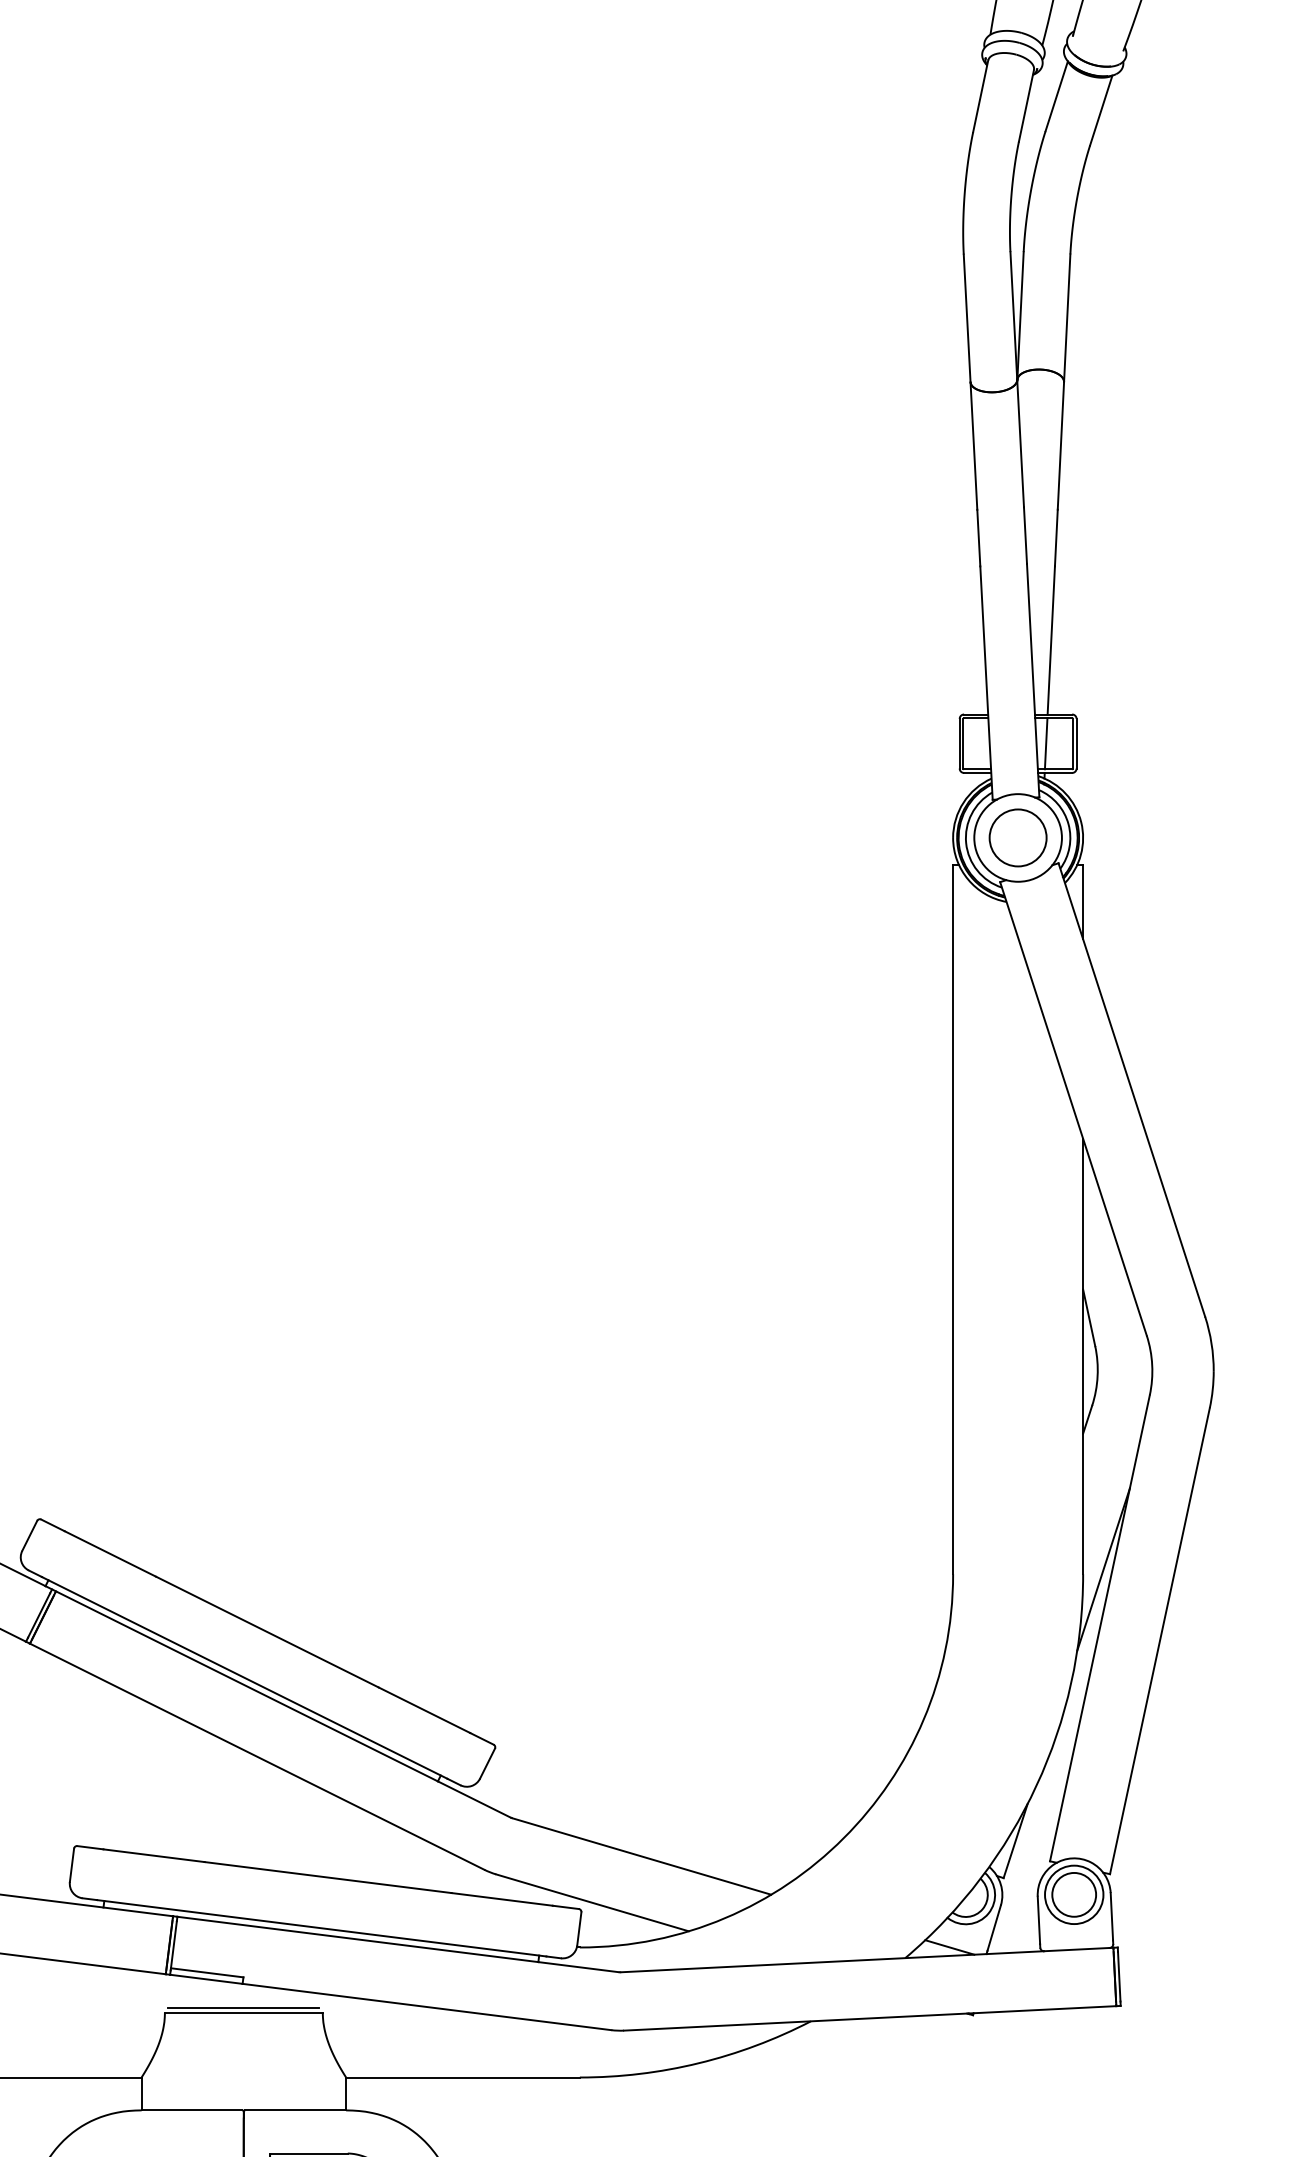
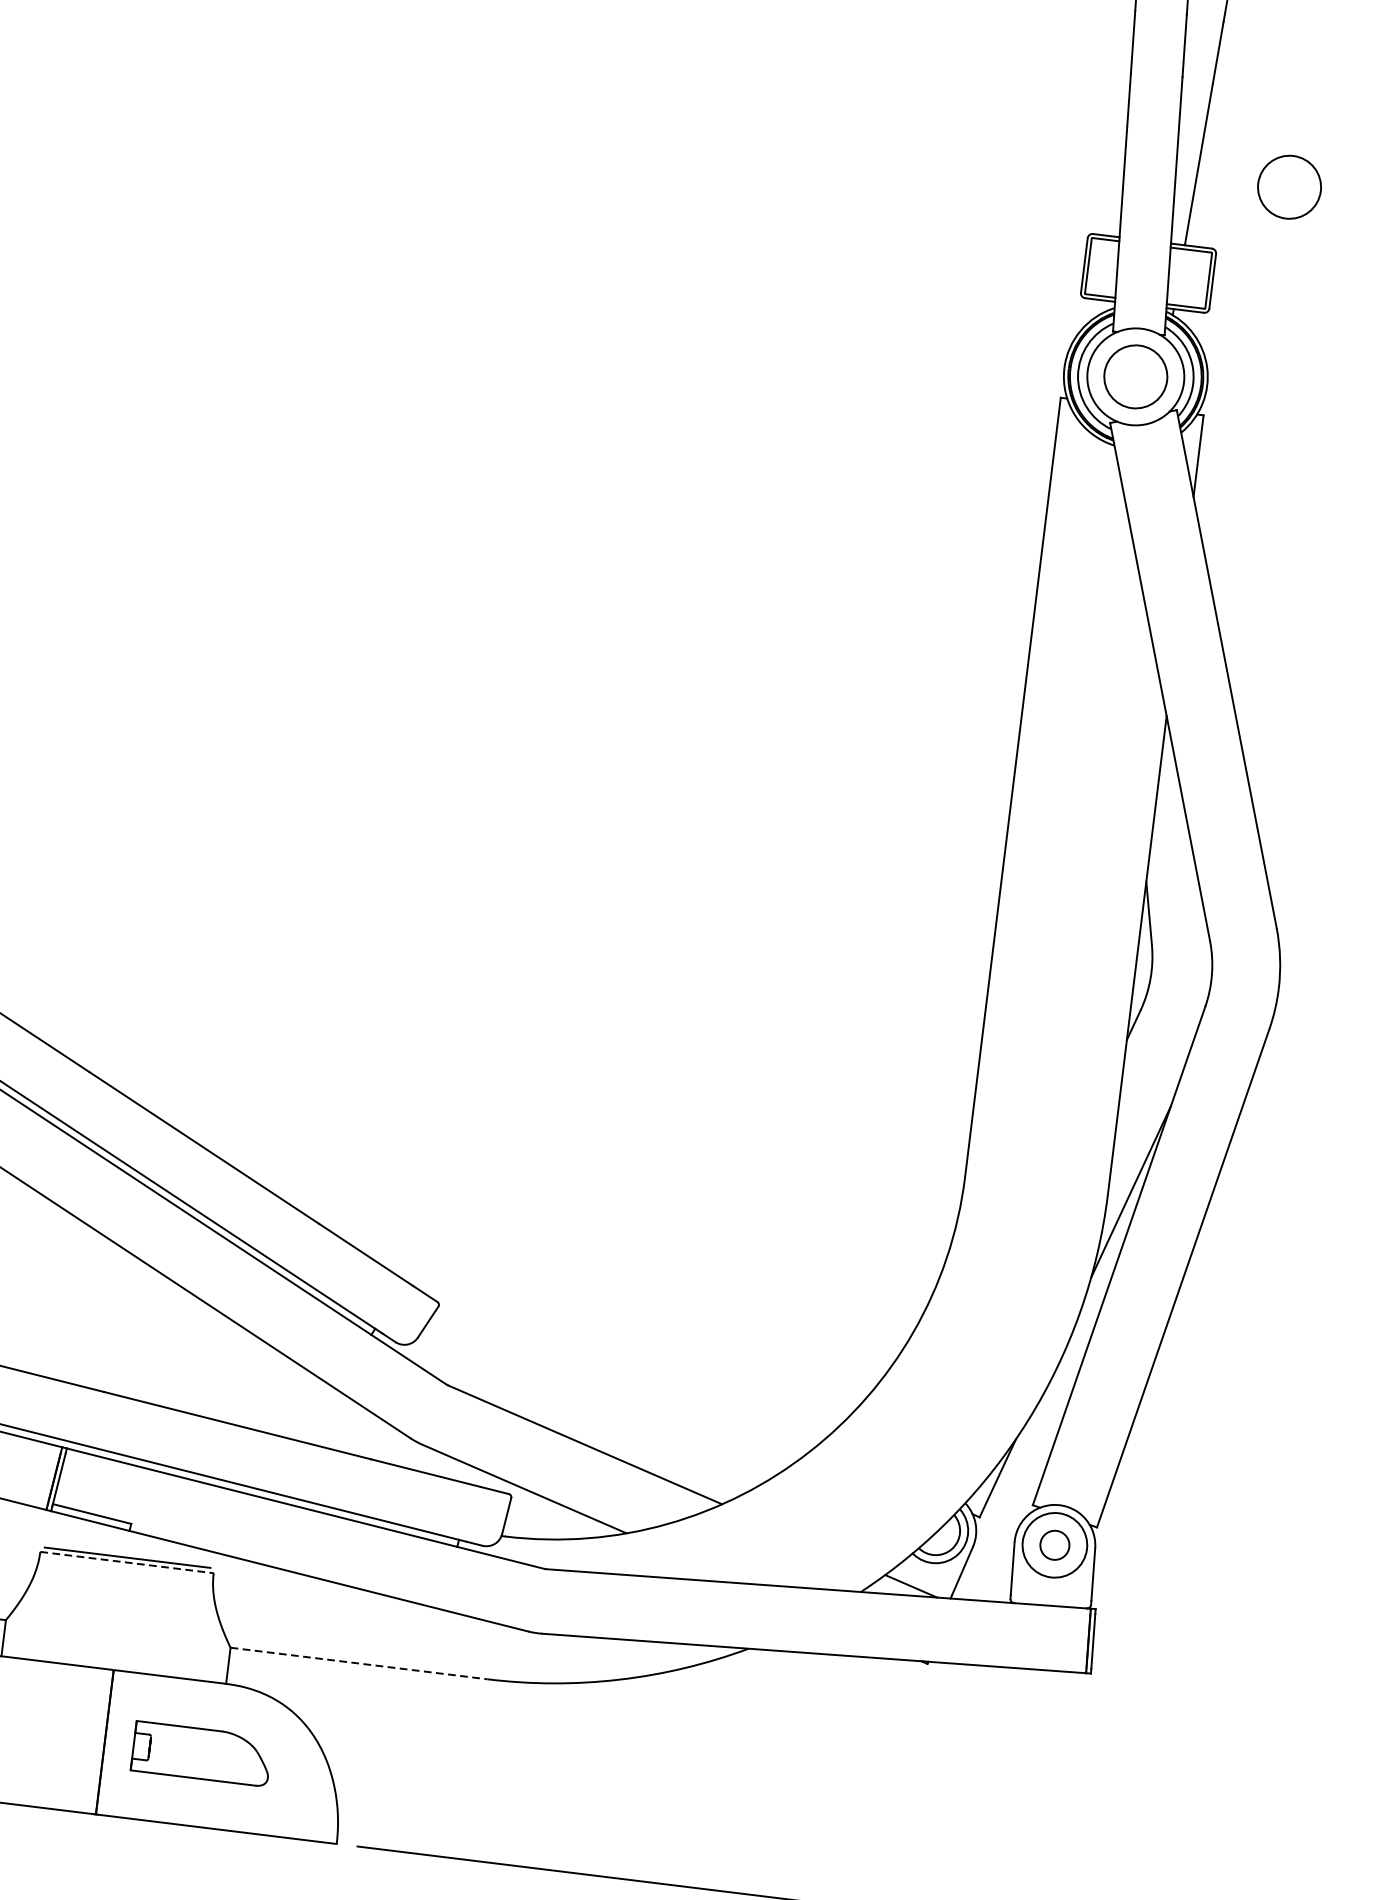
circle: (1134, 650) -> (1288, 186), added
line: (1045, 743) -> (1178, 276), removed
circle: (1074, 1894) -> (1055, 1544), size x0.6
line: (243, 2012) -> (126, 1562), solid -> dashed
line: (463, 2077) -> (359, 1663), solid -> dashed

